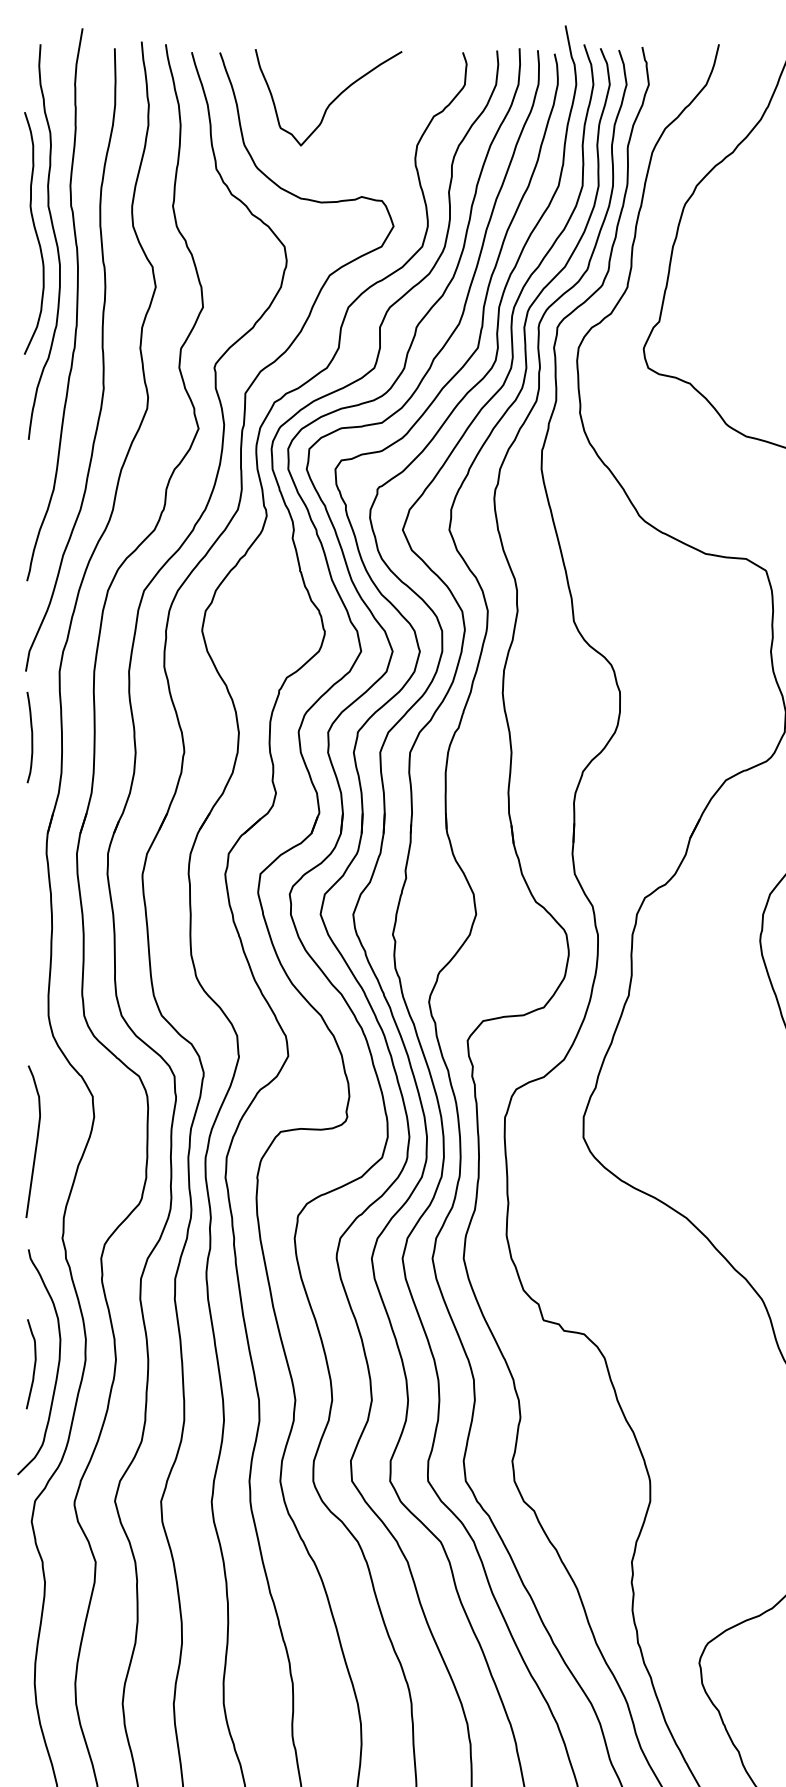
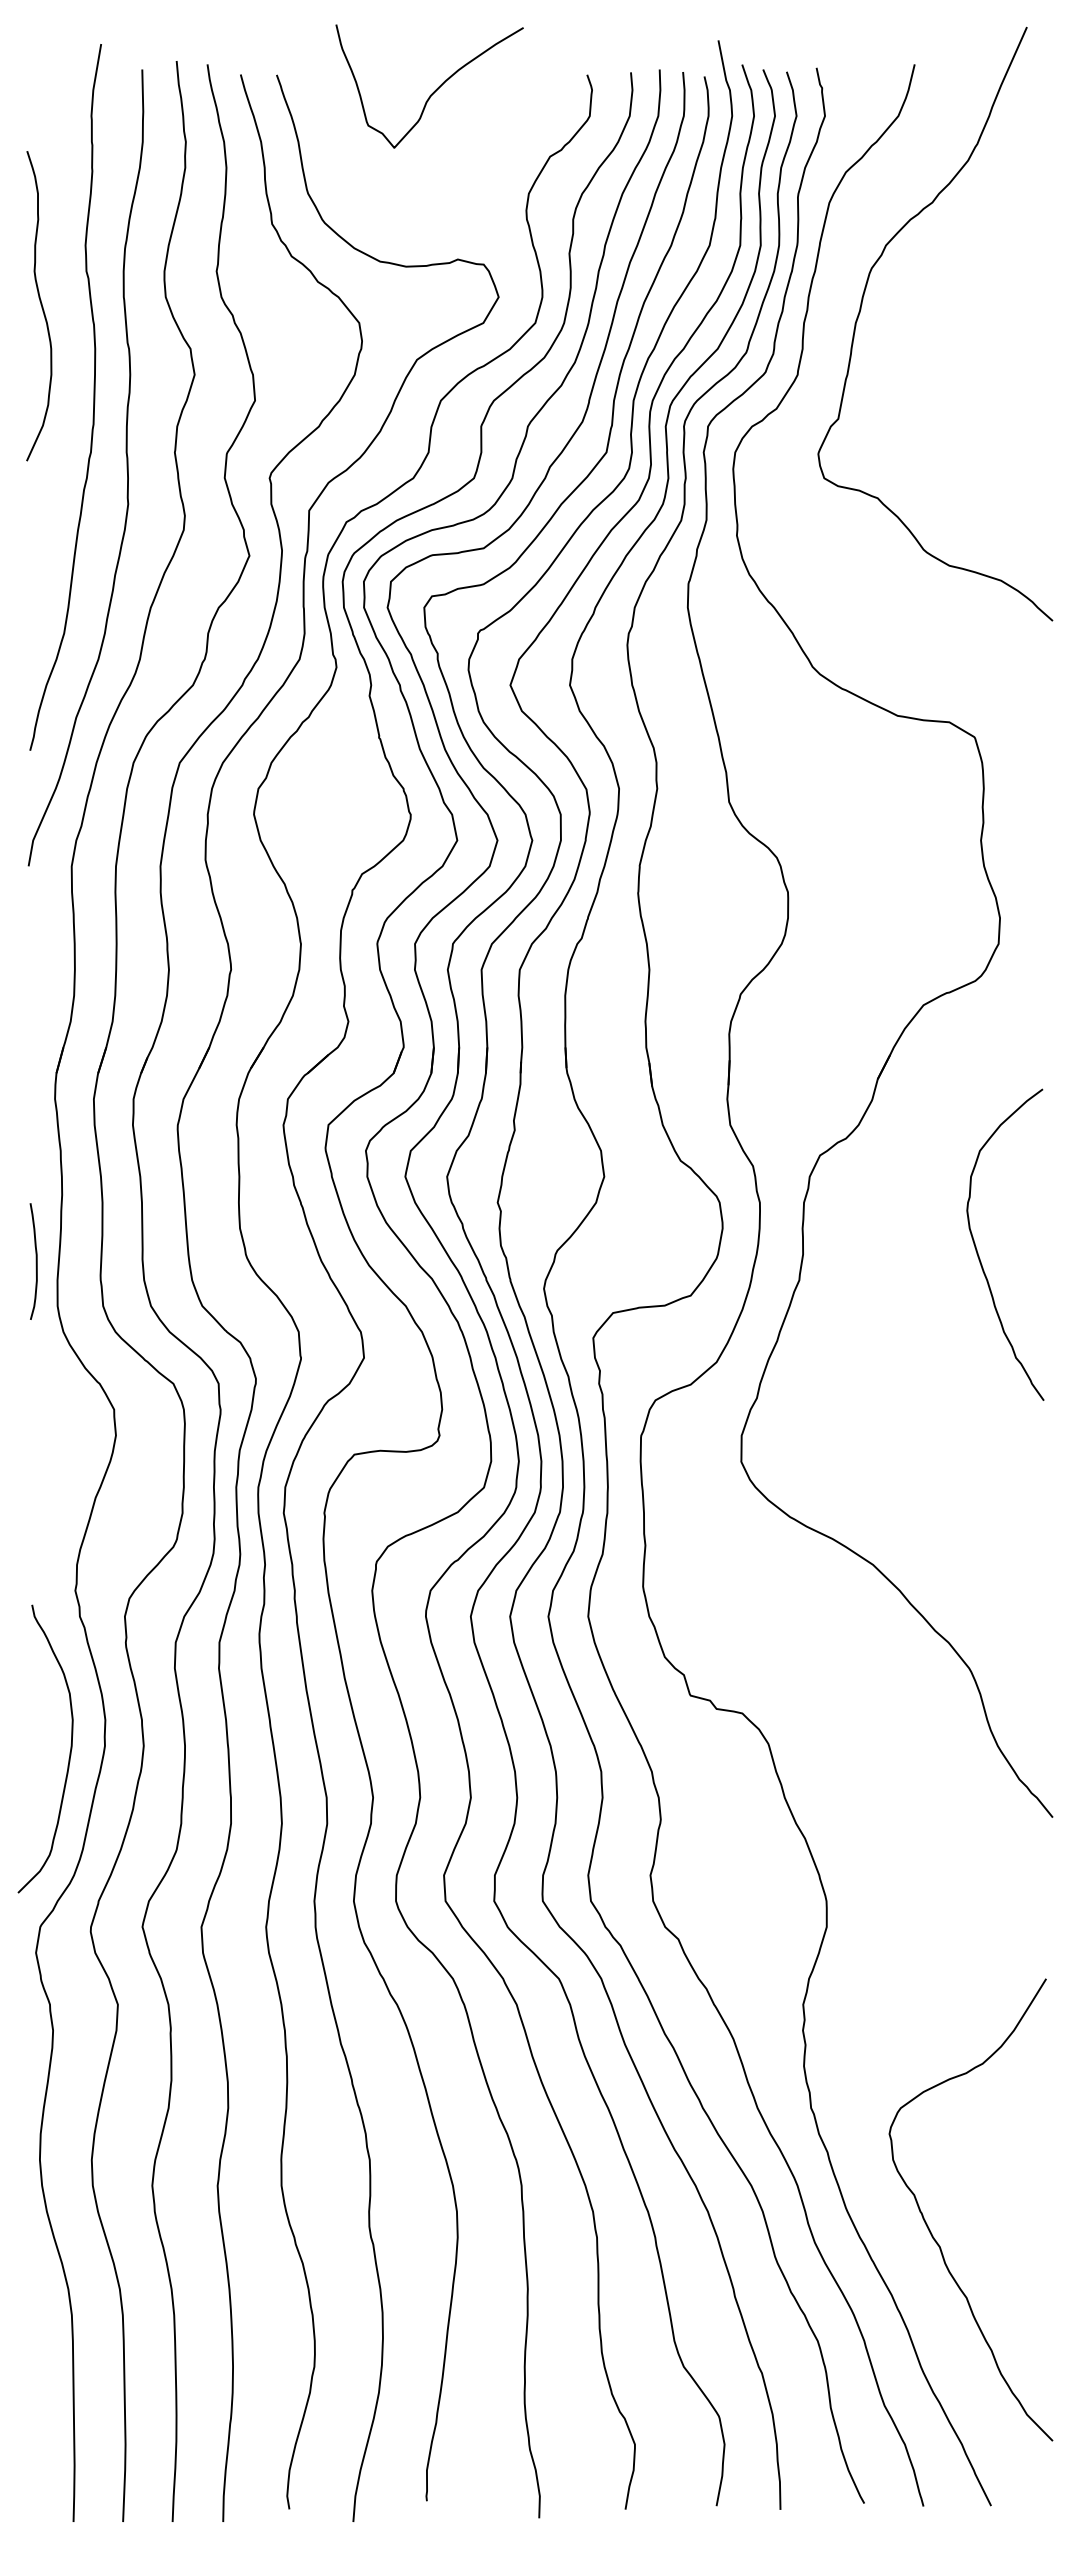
curve: (332, 100) -> (434, 90), moved
curve: (54, 239) -> (65, 313), removed
curve: (31, 737) -> (35, 1261), moved
curve: (35, 1141) -> (41, 1467), removed
curve: (34, 1364) -> (39, 1751), removed

